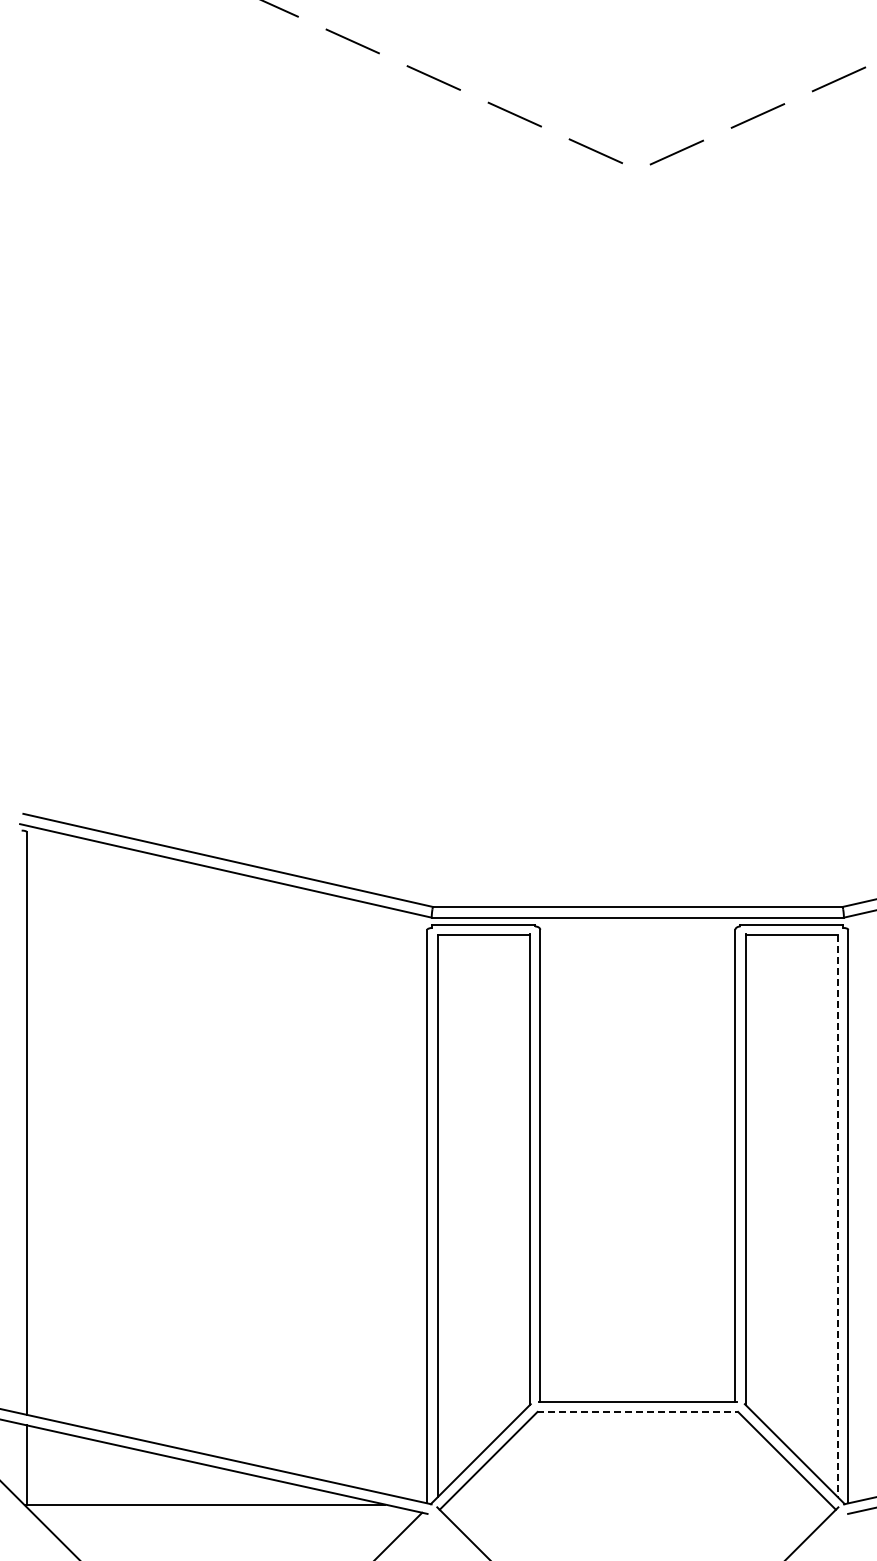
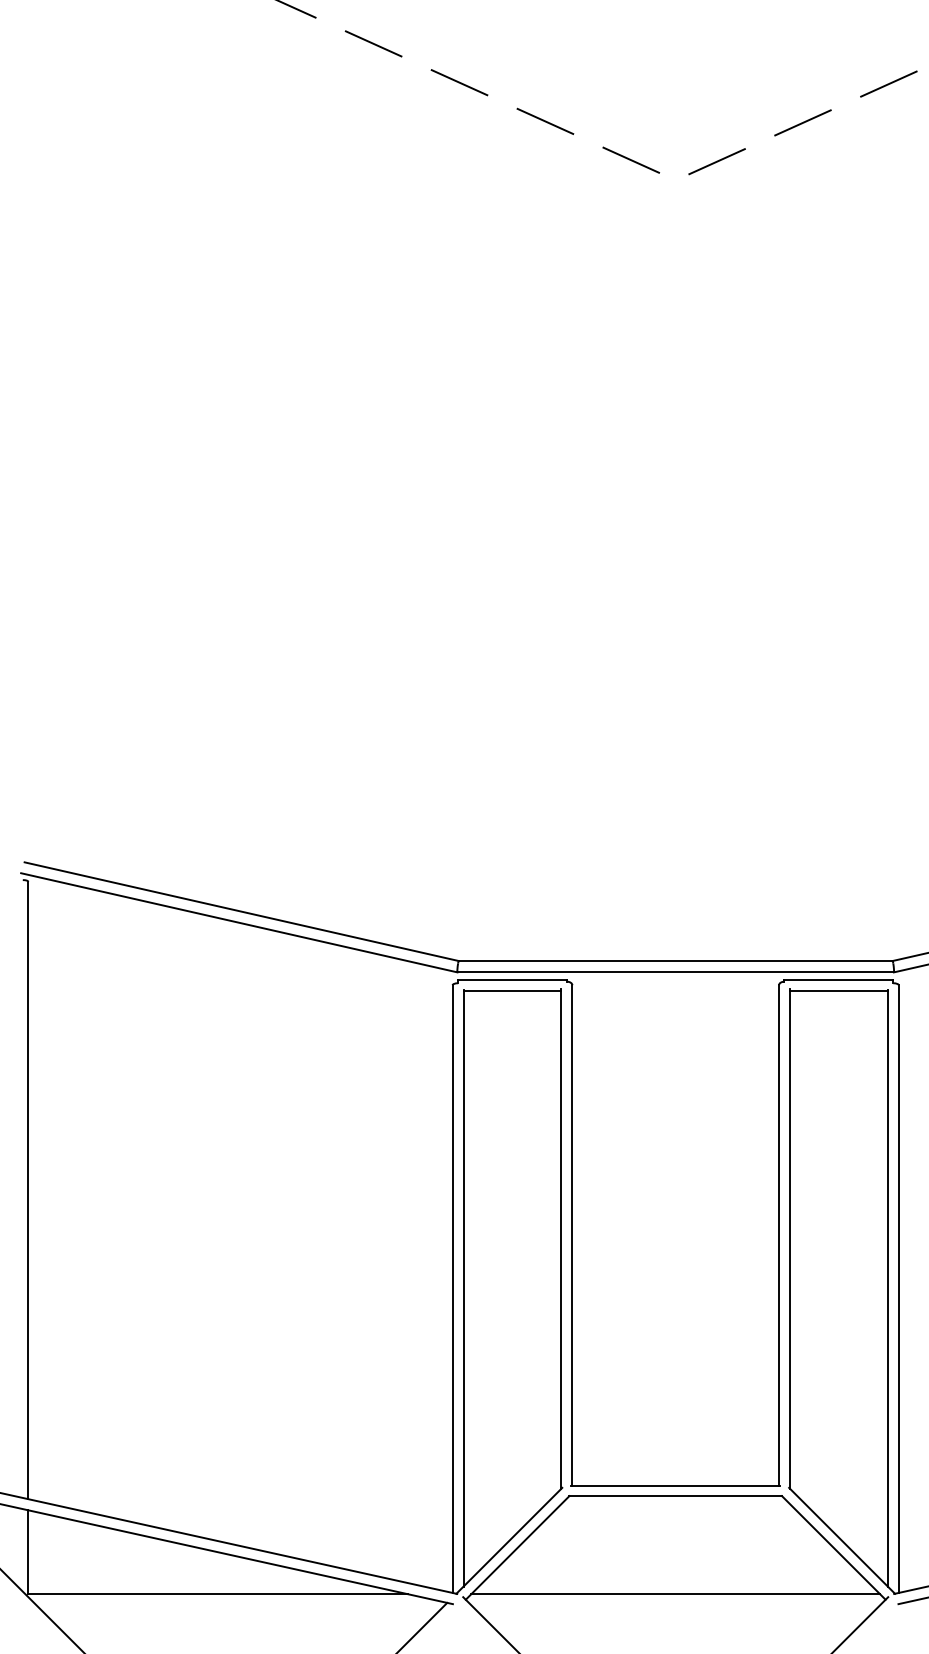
line: (838, 1216) -> (888, 1288), dashed -> solid
line: (637, 1412) -> (675, 1496), dashed -> solid
line: (637, 1504) -> (675, 1594), added

